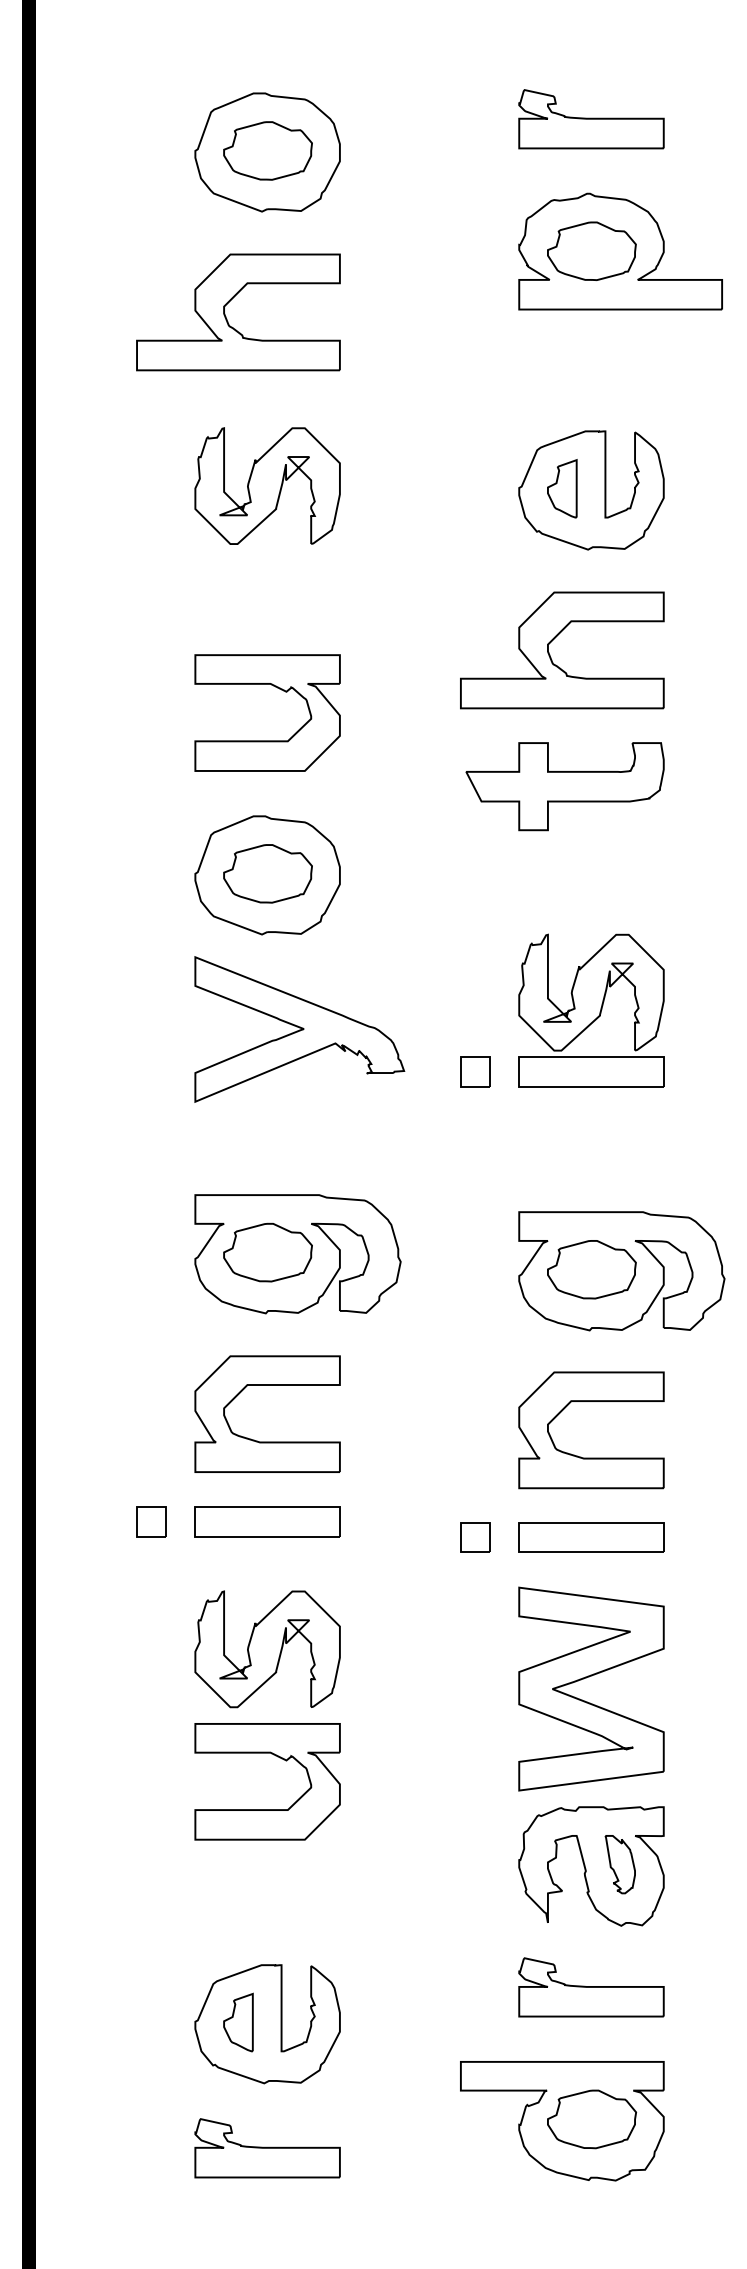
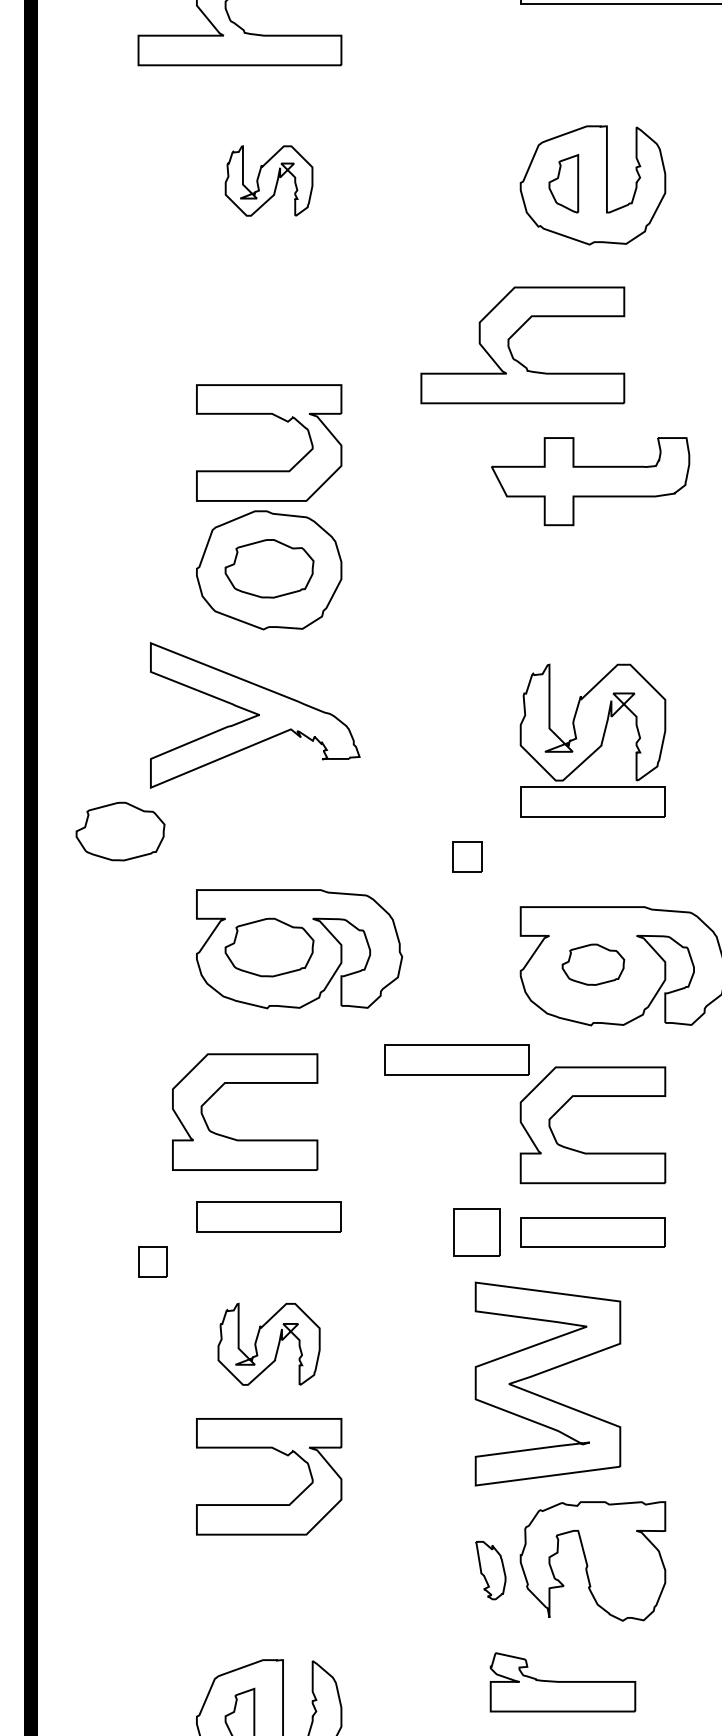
part: (267, 485) -> (269, 180), size x0.6
part: (550, 654) -> (511, 349), moved
part: (279, 689) -> (281, 419), moved
part: (564, 786) -> (590, 481), moved
part: (591, 1010) -> (593, 740), moved
part: (299, 1029) -> (255, 715), moved
part: (475, 1071) -> (468, 856), moved
part: (118, 1136) -> (120, 831), added
part: (591, 1269) -> (593, 964), size x0.7
part: (455, 1364) -> (457, 1059), added
part: (267, 1385) -> (245, 1083), moved
part: (151, 1521) -> (153, 1261), moved
part: (475, 1537) -> (477, 1232), size x1.6
part: (267, 1649) -> (269, 1344), size x0.7
part: (589, 1677) -> (546, 1372), moved
part: (619, 1864) -> (490, 1570), moved
part: (591, 1987) -> (563, 1682), moved

